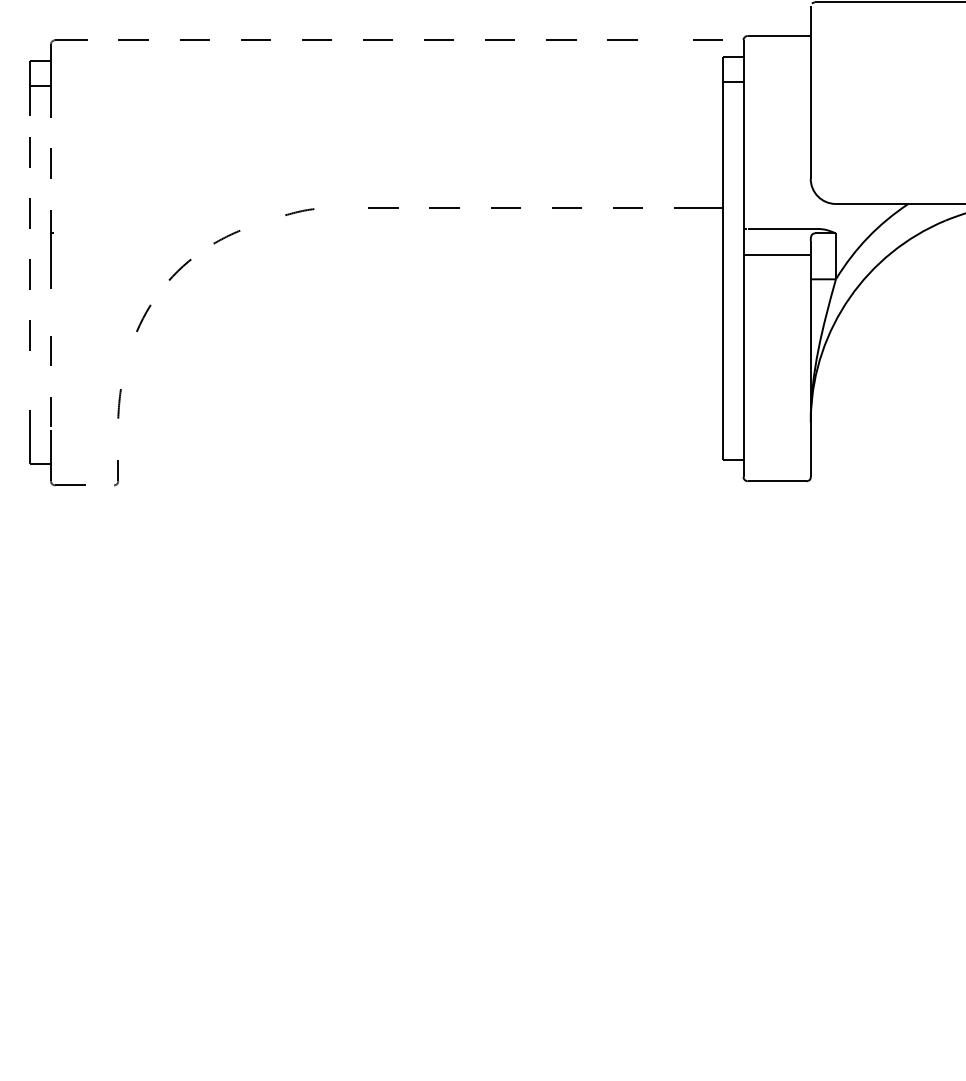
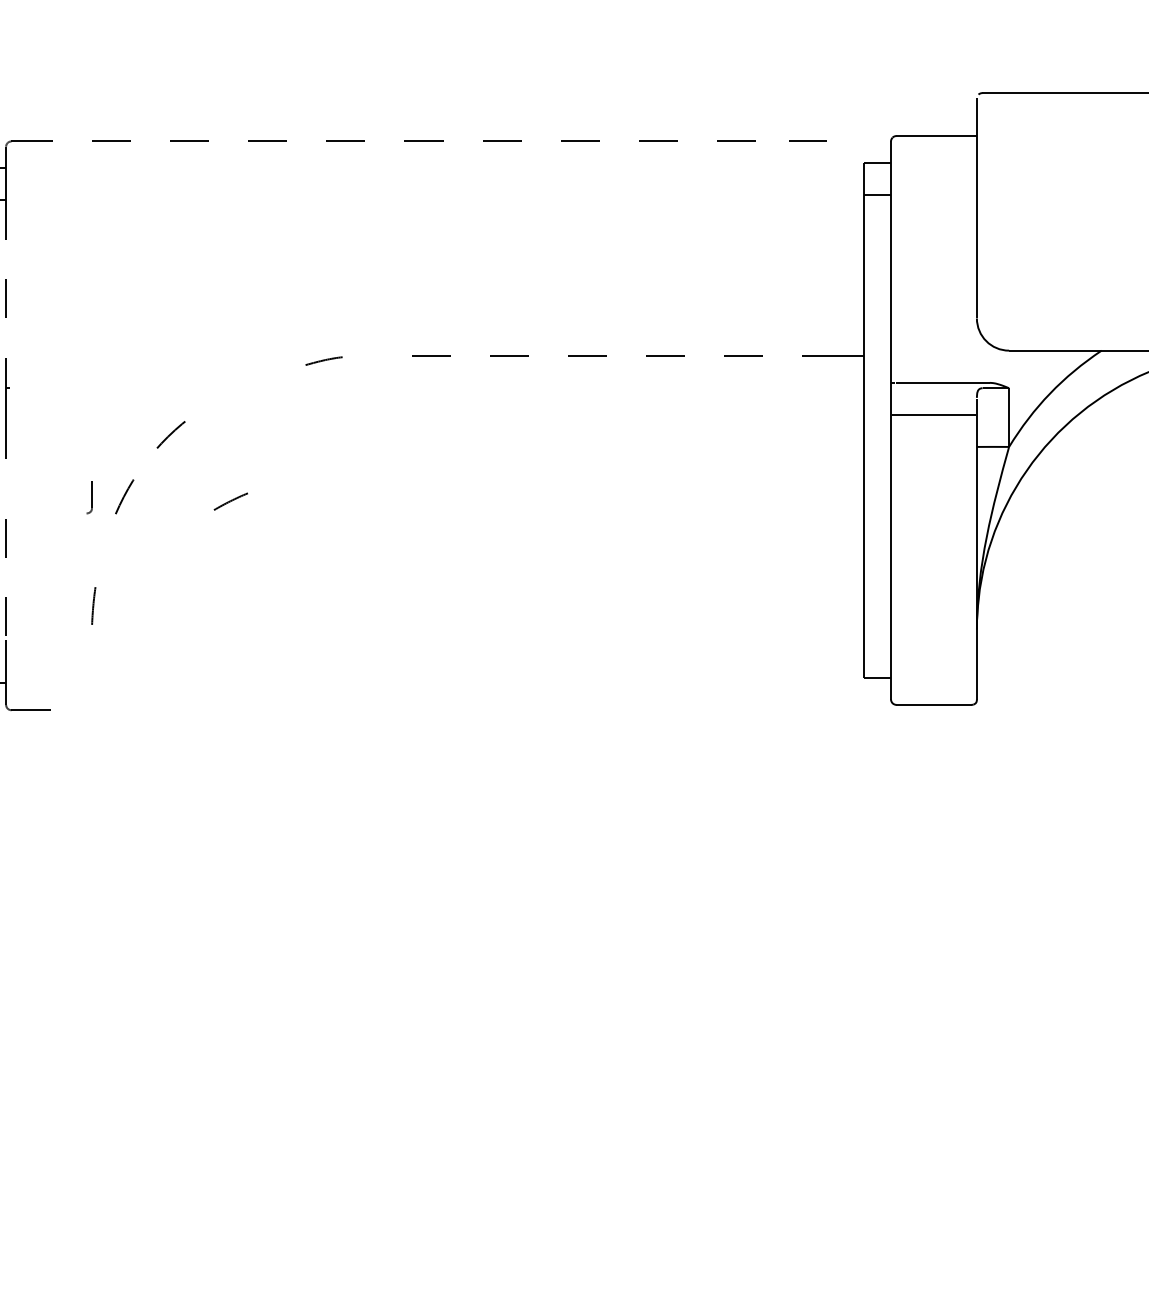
line: (707, 39) -> (807, 140), moved
line: (226, 237) -> (230, 502), moved
part: (116, 473) -> (89, 498), moved

